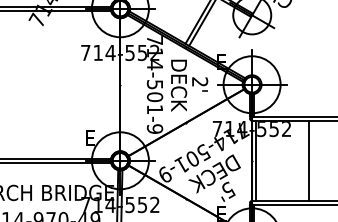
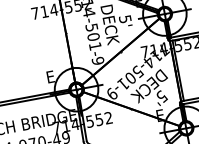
text: (199, 81) -> (124, 19), 2' -> 5'

